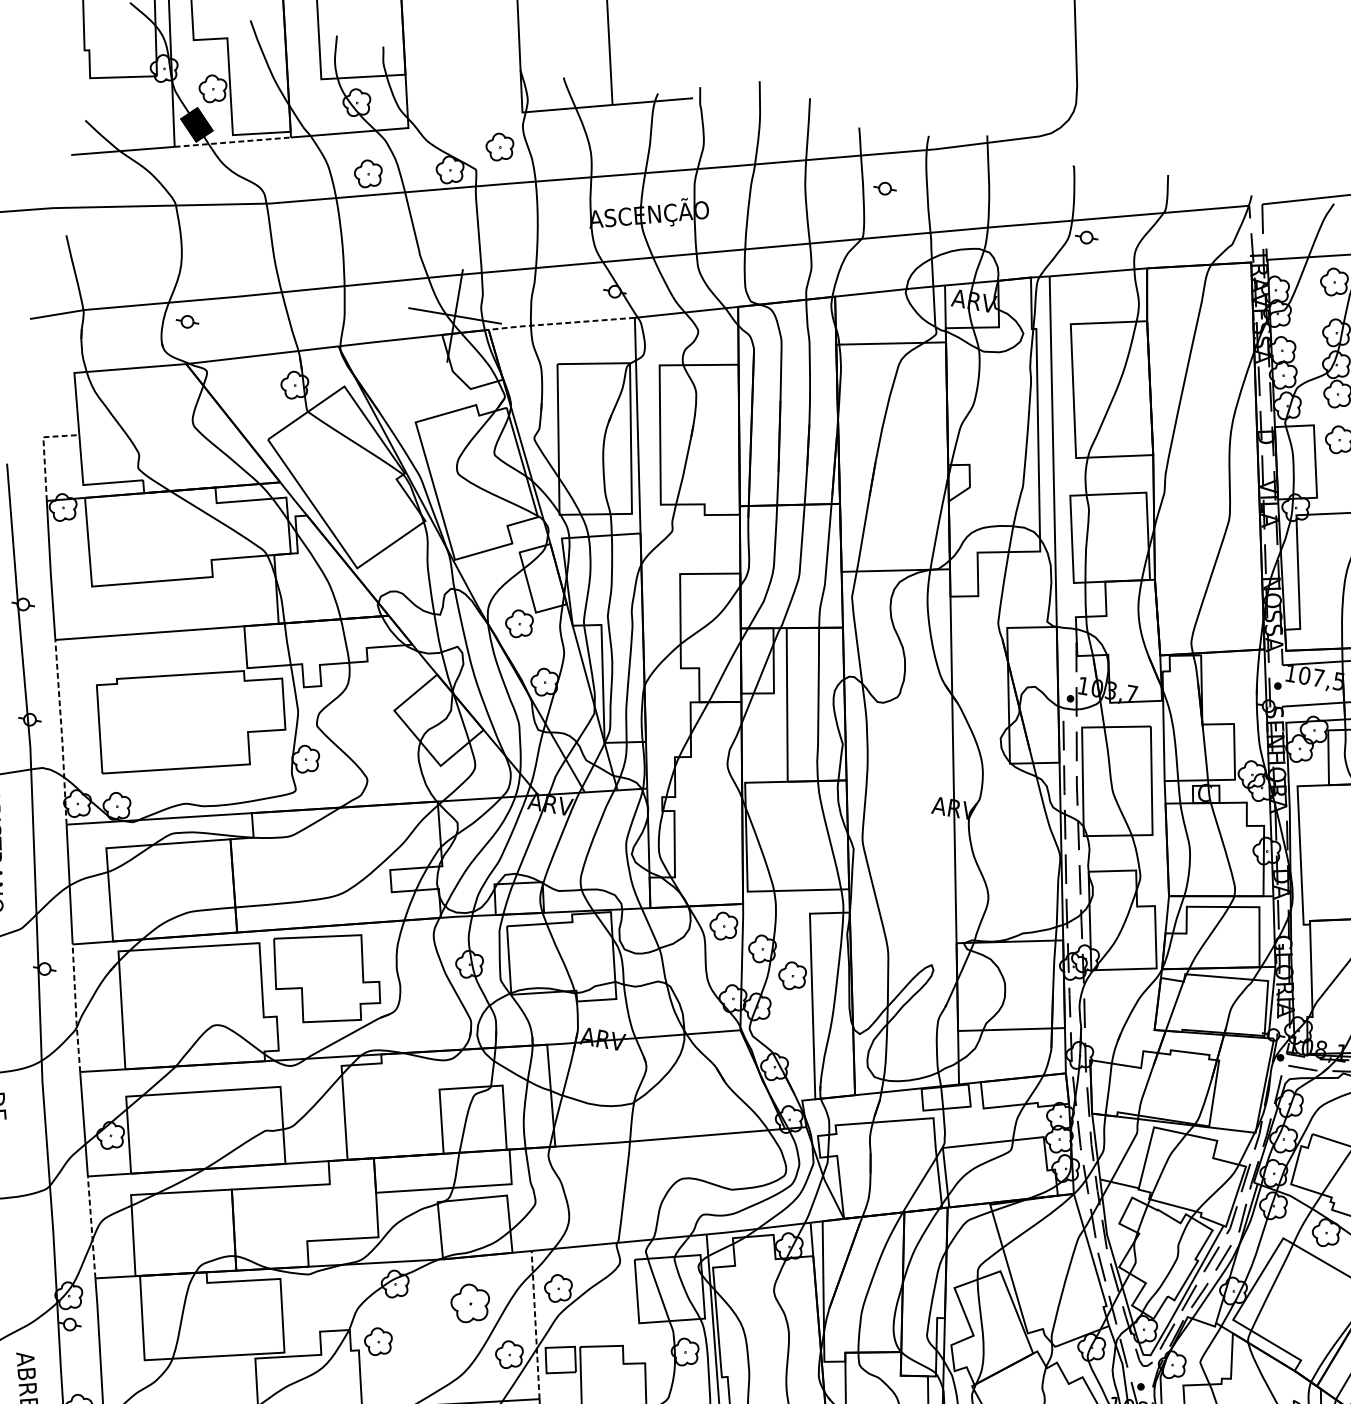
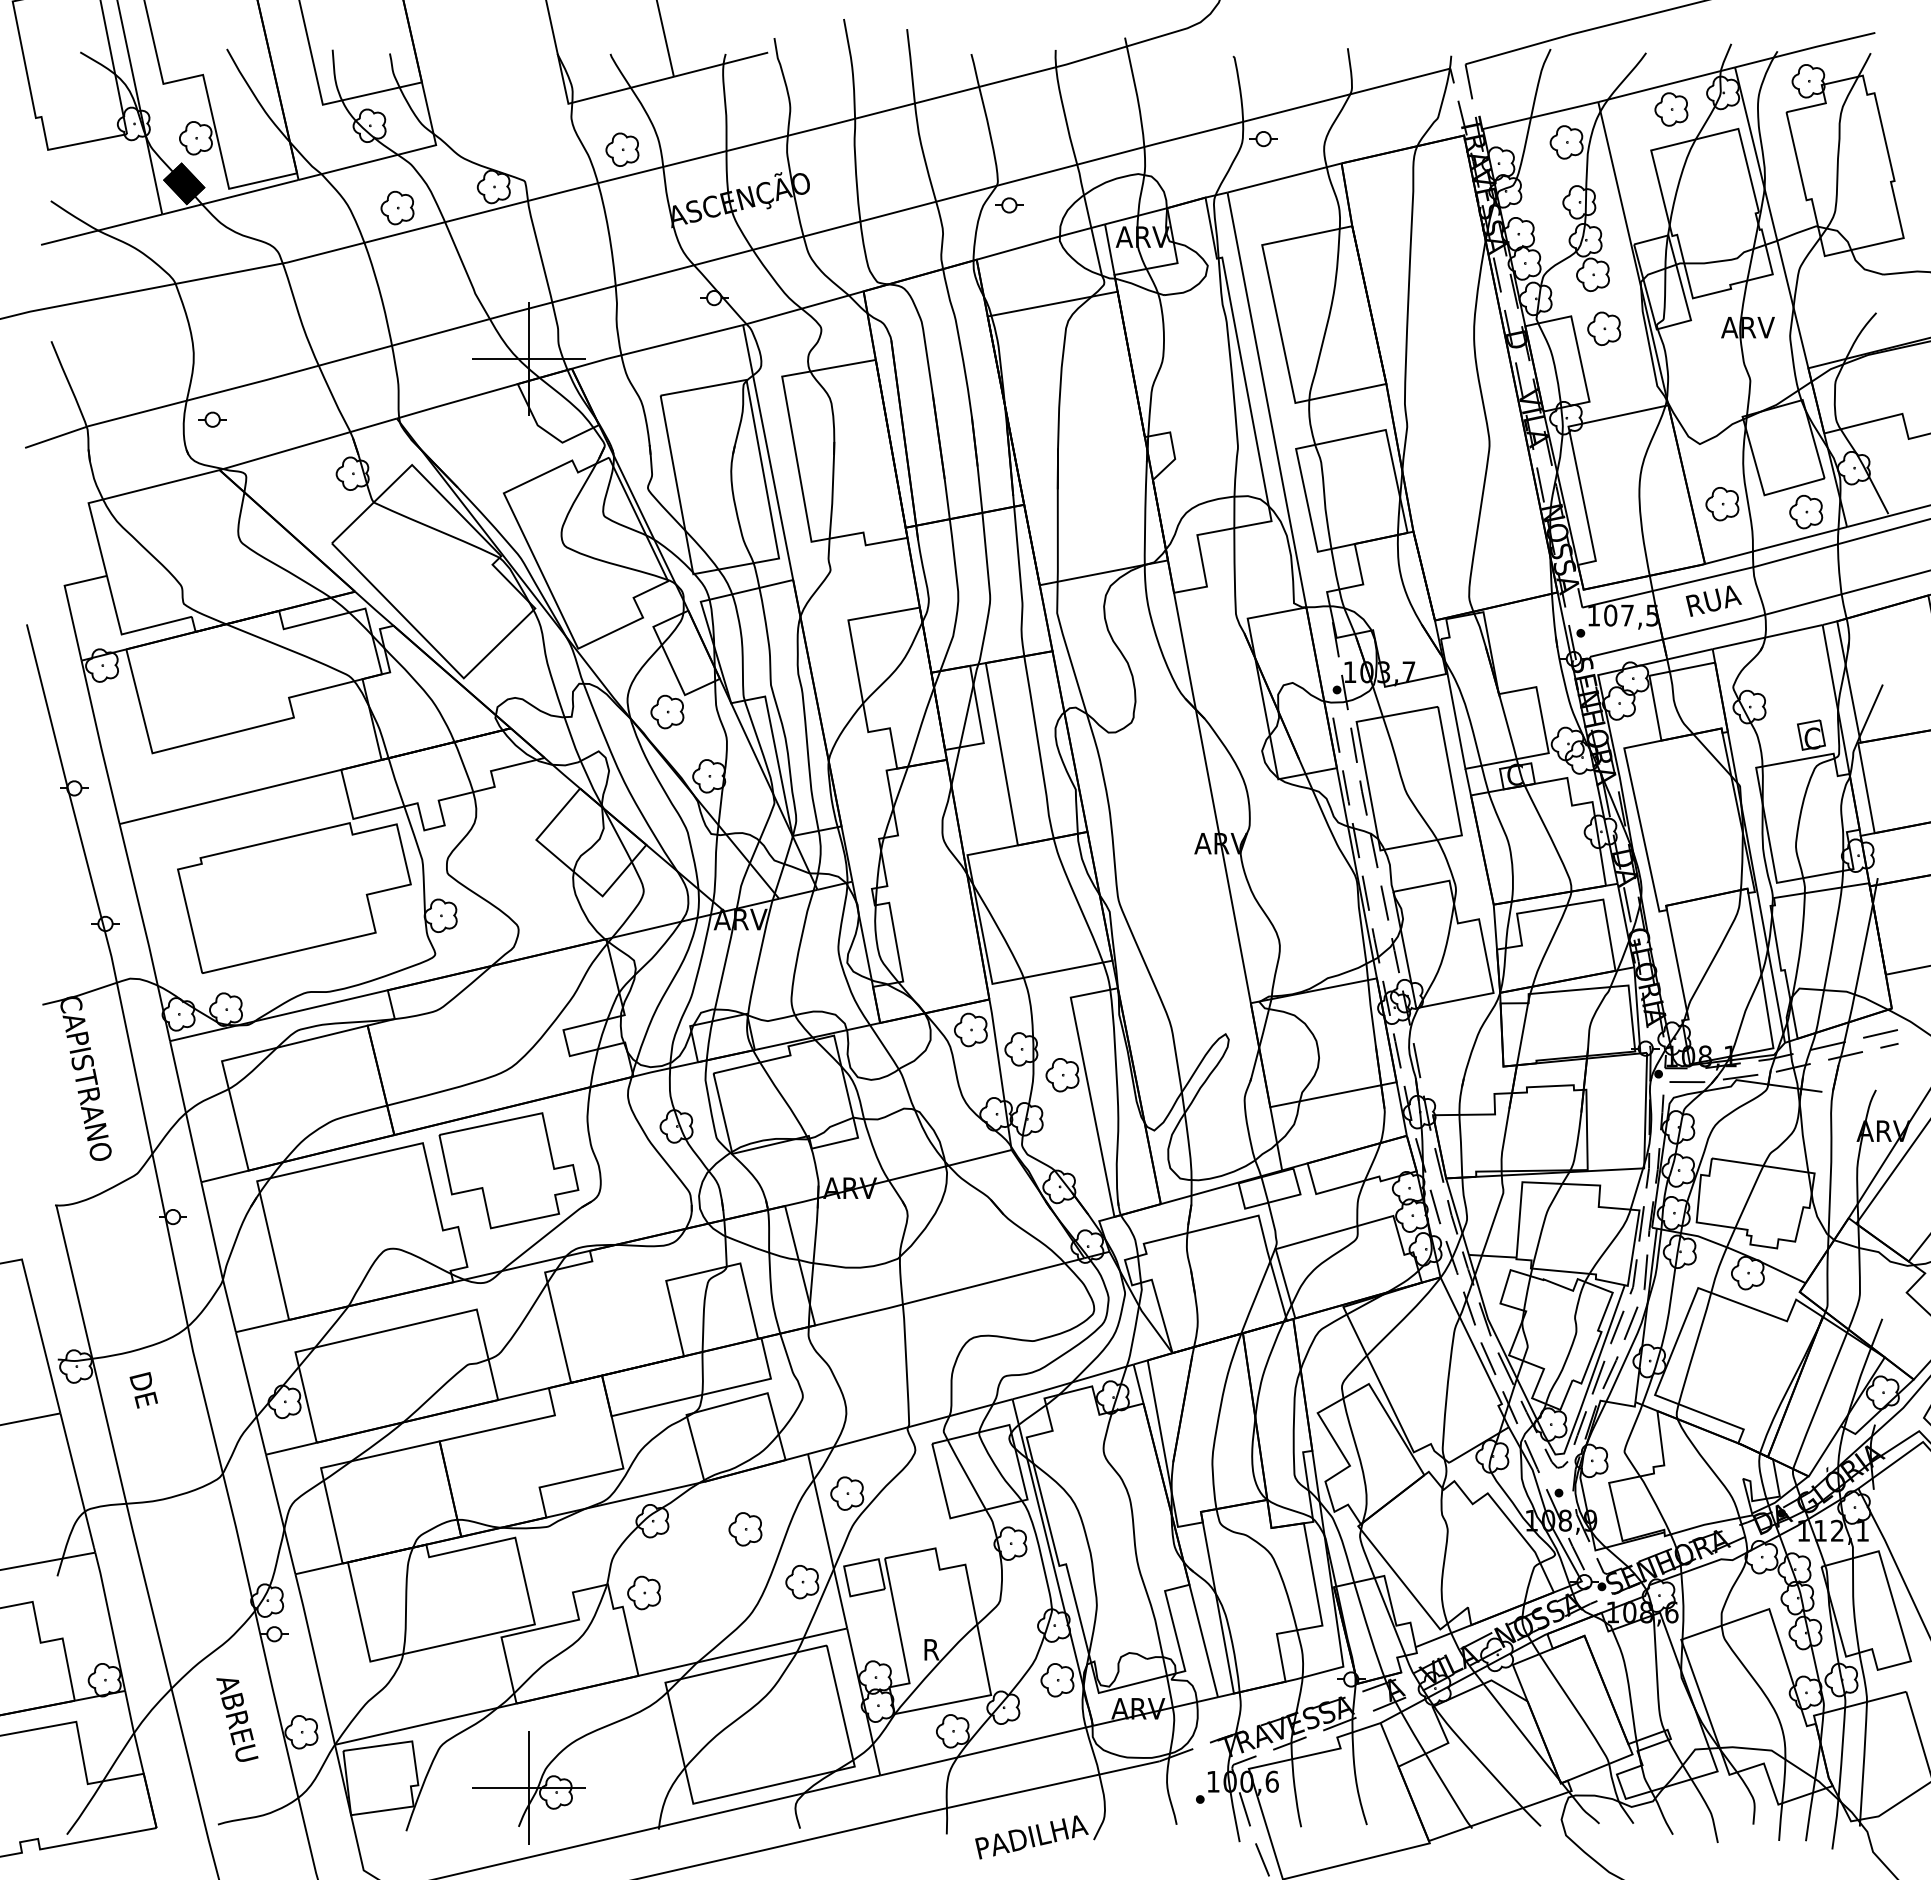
line: (232, 142) -> (230, 197), dashed -> solid
part: (499, 147) -> (622, 149), moved
part: (885, 188) -> (1009, 205), moved
line: (560, 323) -> (656, 346), dashed -> solid
line: (44, 450) -> (68, 601), dashed -> solid
line: (61, 732) -> (145, 932), dashed -> solid
line: (76, 1009) -> (218, 1258), dashed -> solid
line: (91, 1227) -> (280, 1514), dashed -> solid
part: (470, 1304) -> (745, 1529), size x0.71
line: (535, 1324) -> (827, 1540), dashed -> solid

